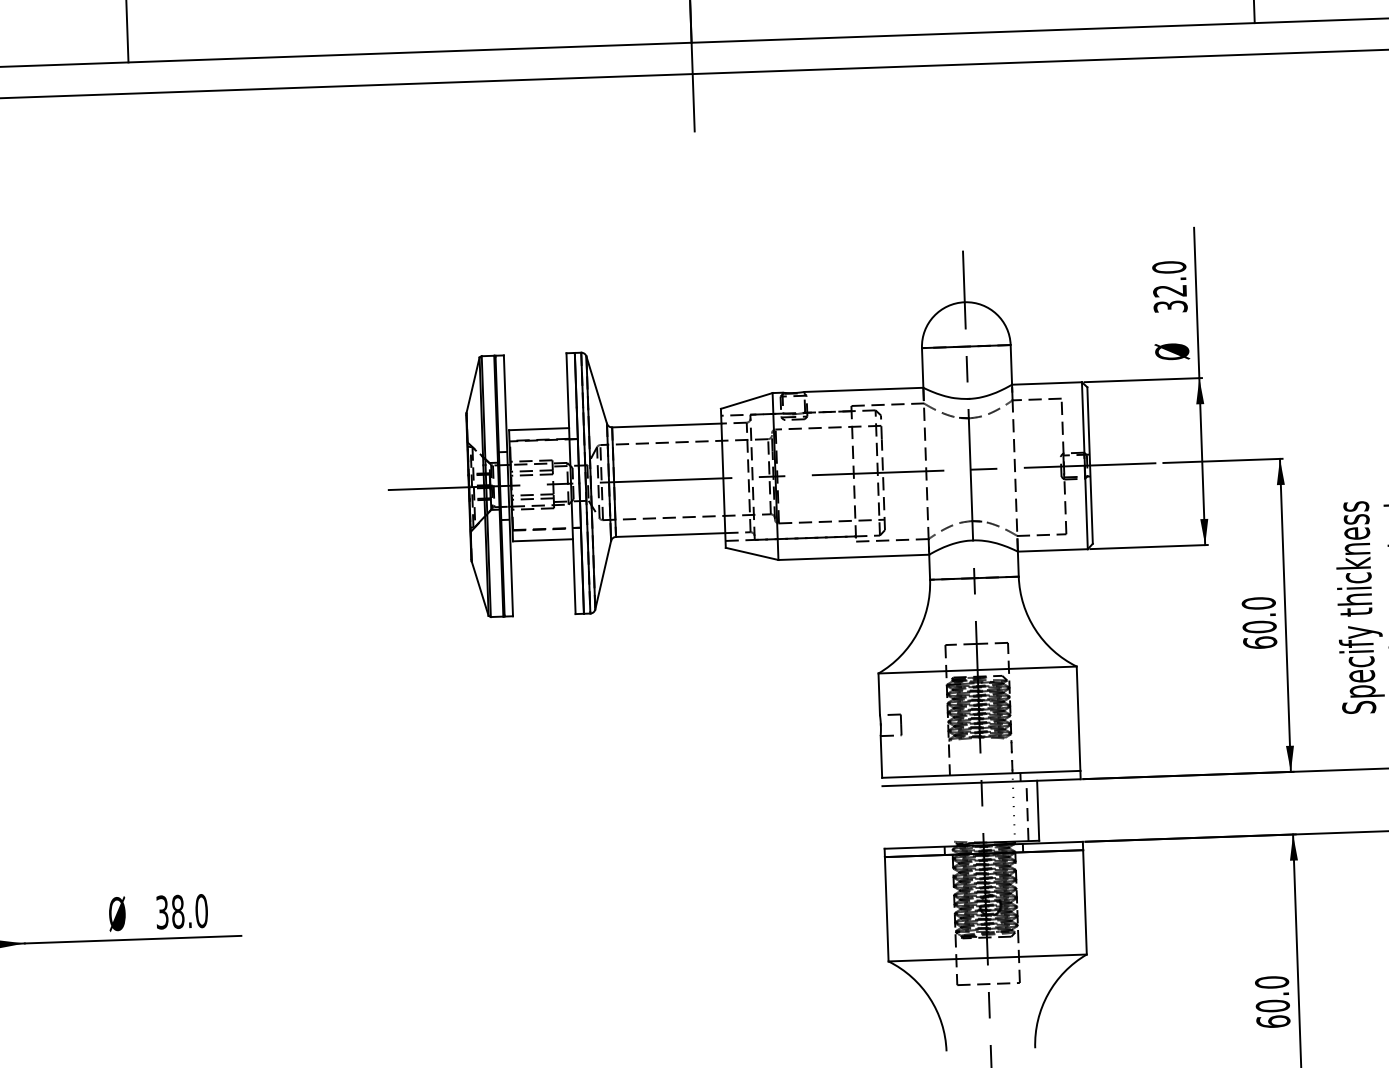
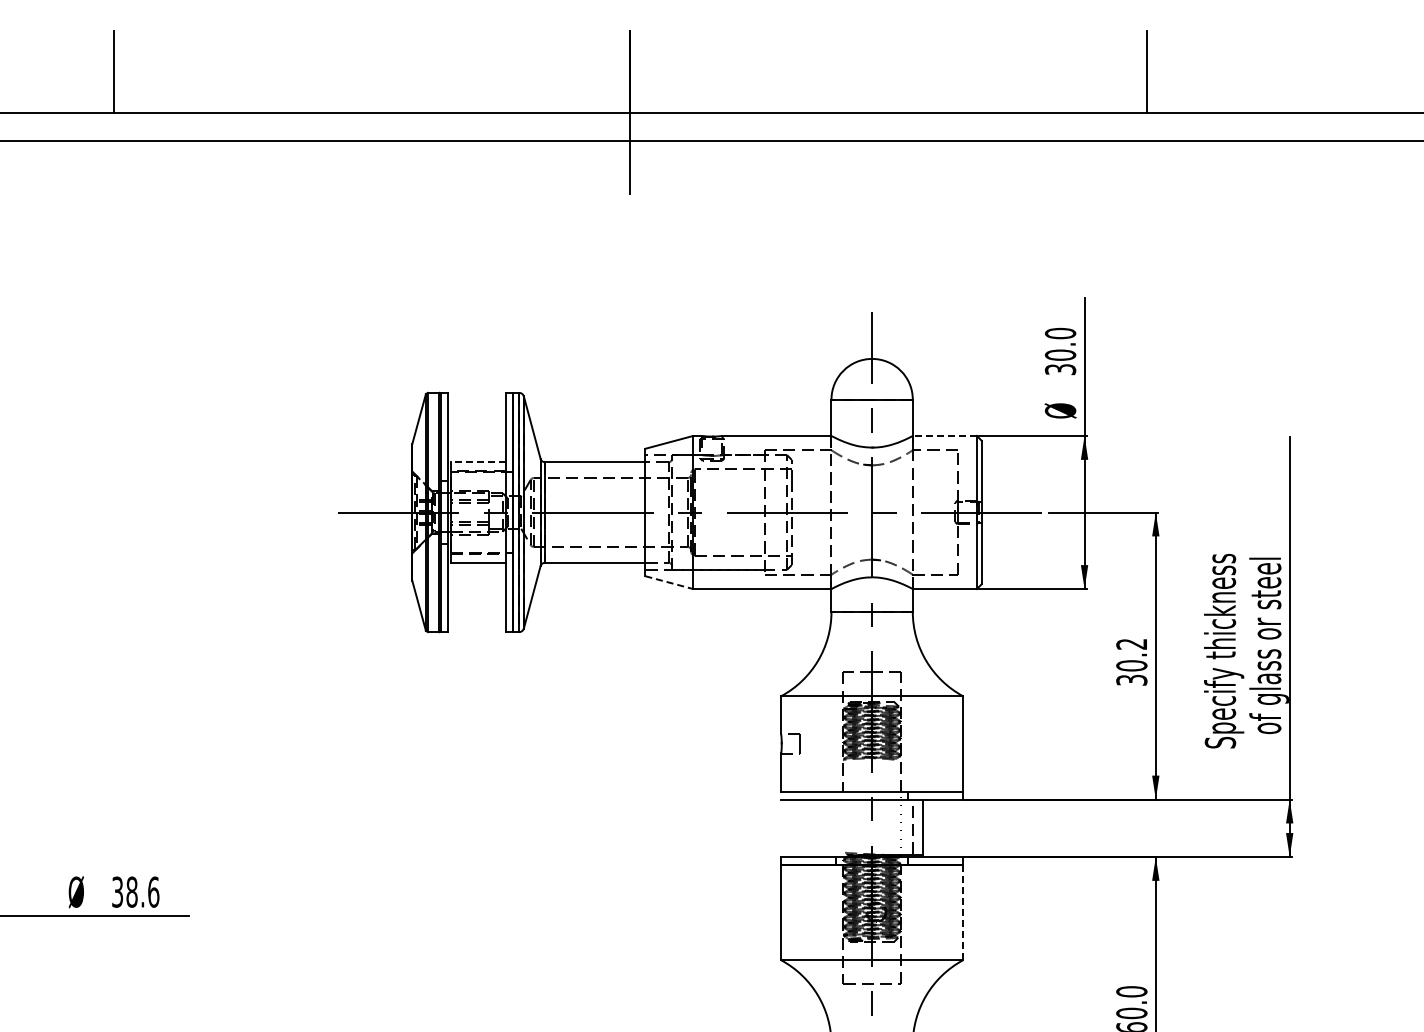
text: (1170, 290) -> (1060, 354), 32.0 -> 30.0
line: (1046, 382) -> (944, 435), solid -> dashed
line: (539, 429) -> (478, 461), solid -> dashed
line: (752, 553) -> (669, 582), solid -> dashed
text: (1259, 622) -> (1131, 661), 60.0 -> 30.2
line: (1085, 902) -> (963, 912), solid -> dashed
text: (201, 910) -> (153, 891), 38.0 -> 38.6

